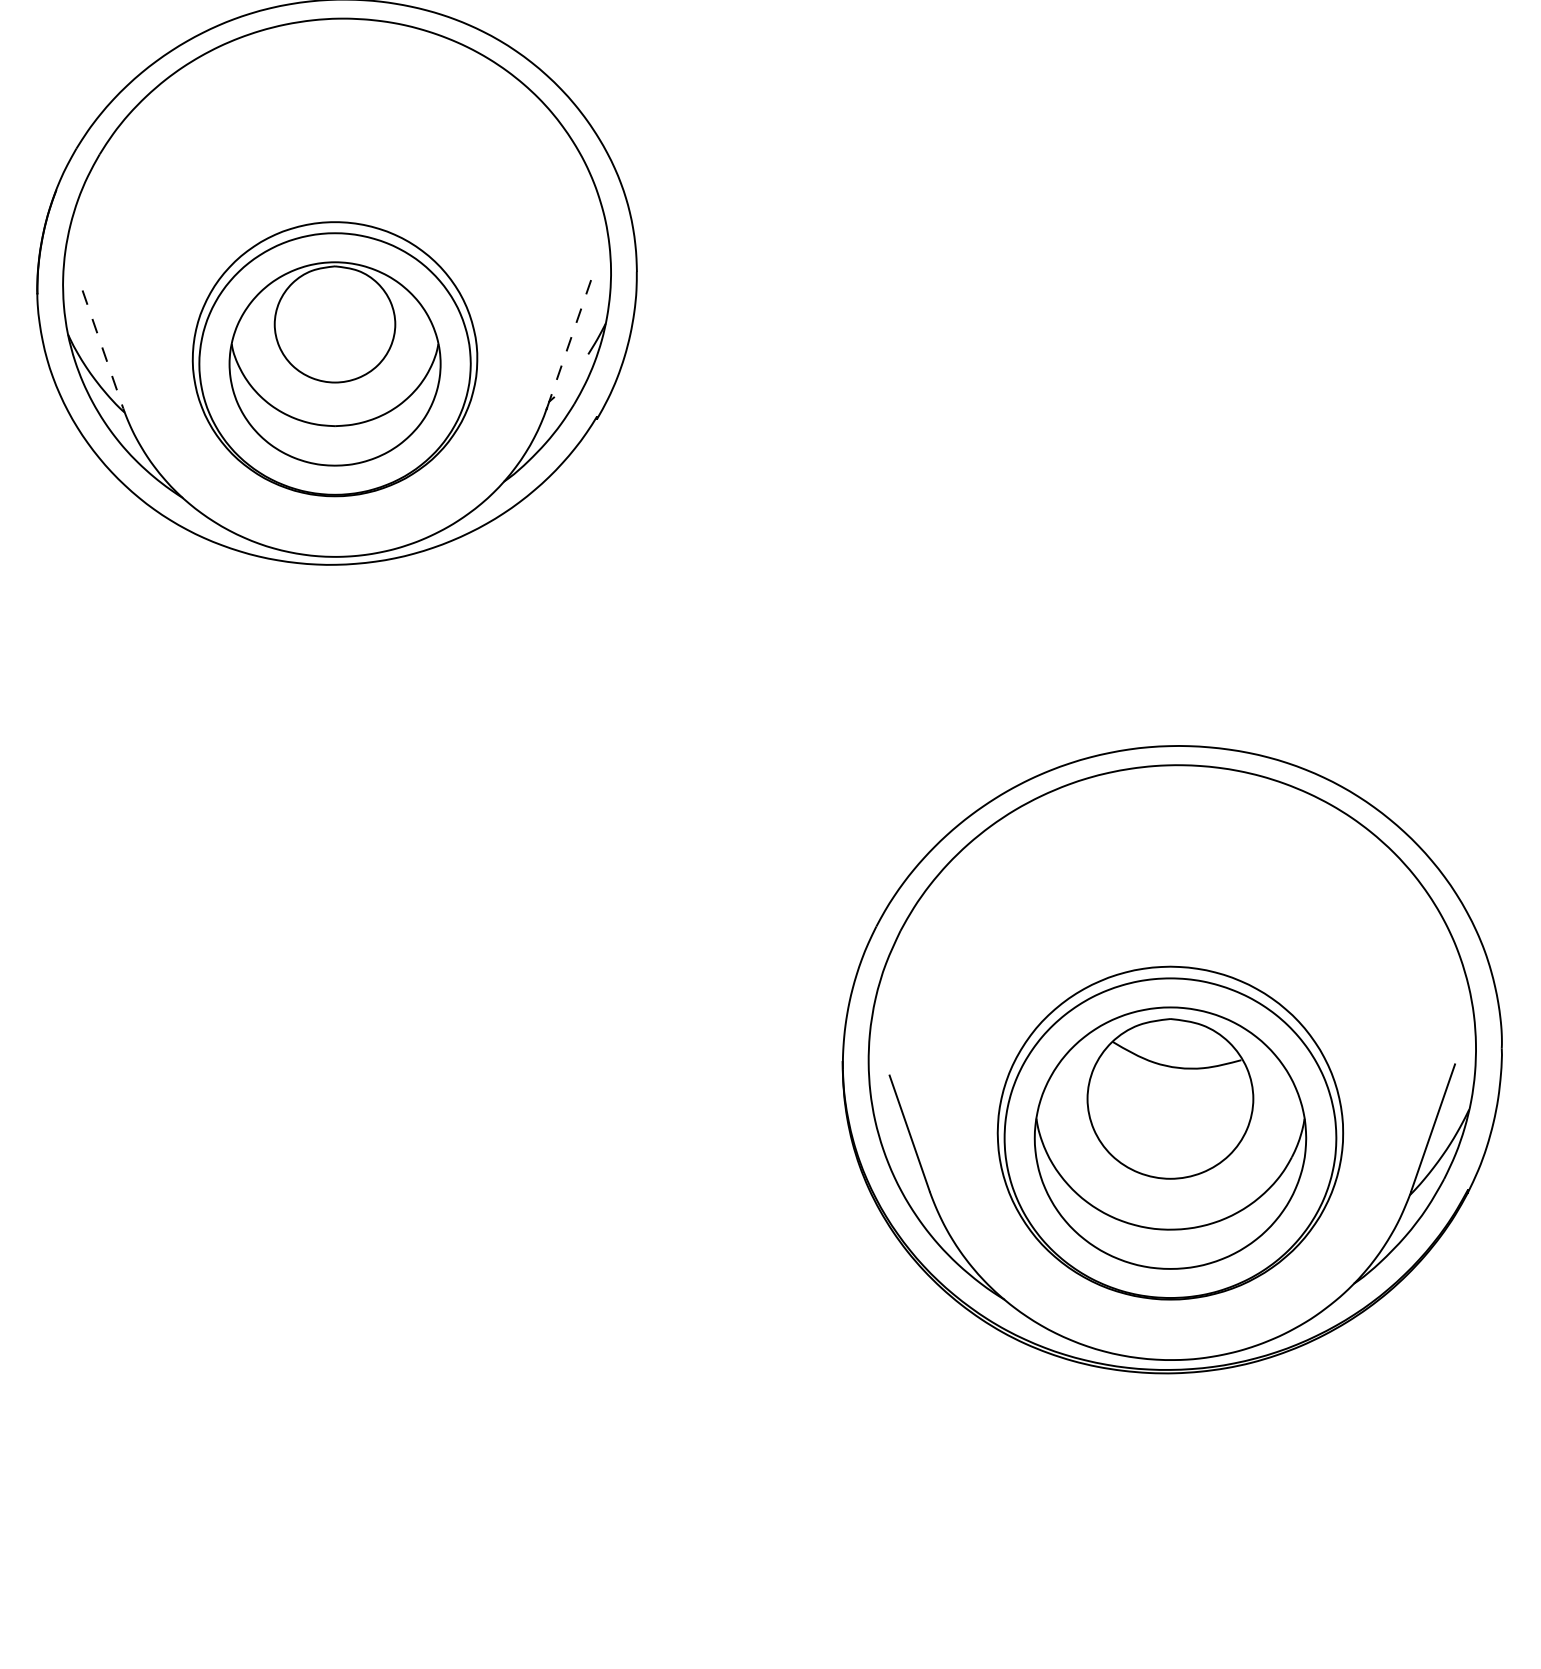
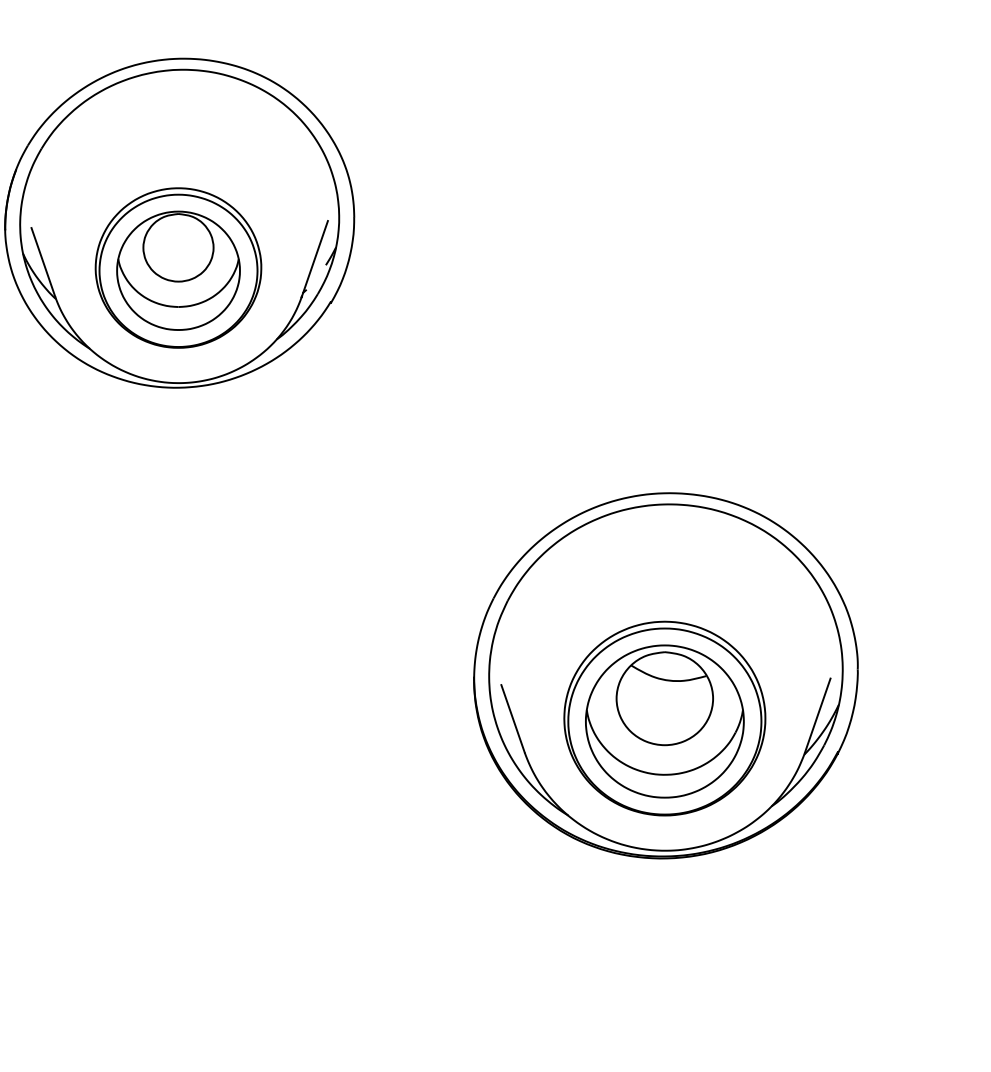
line: (570, 342) -> (315, 258), dashed -> solid
line: (103, 349) -> (43, 262), dashed -> solid

